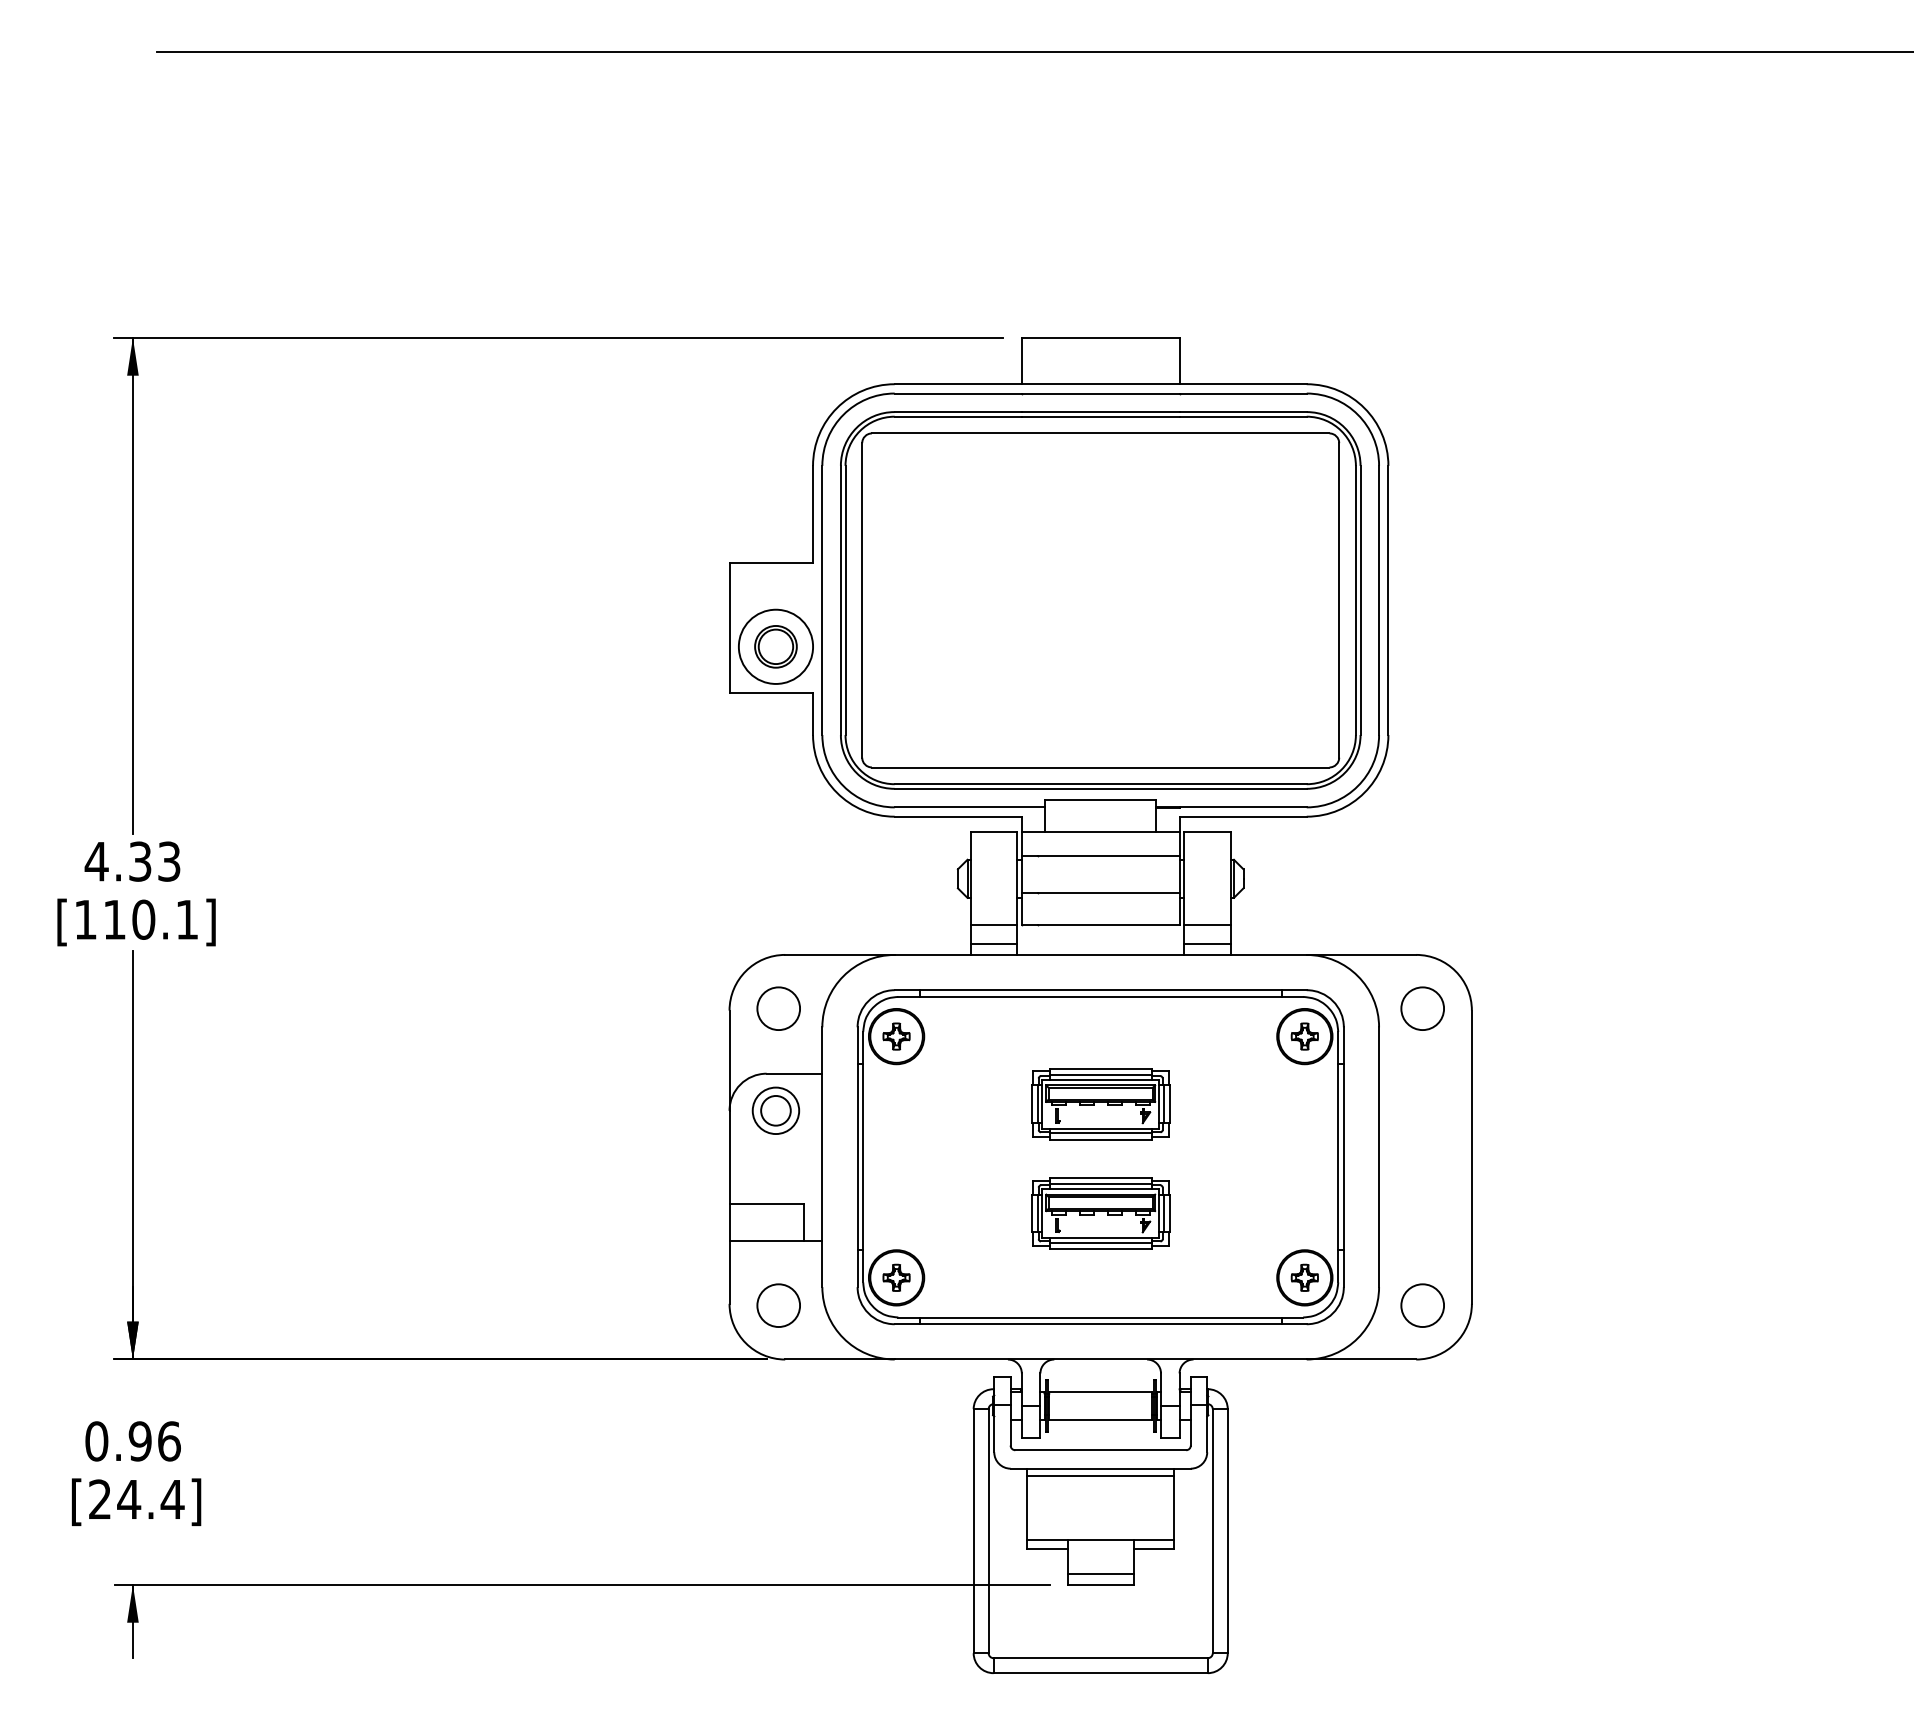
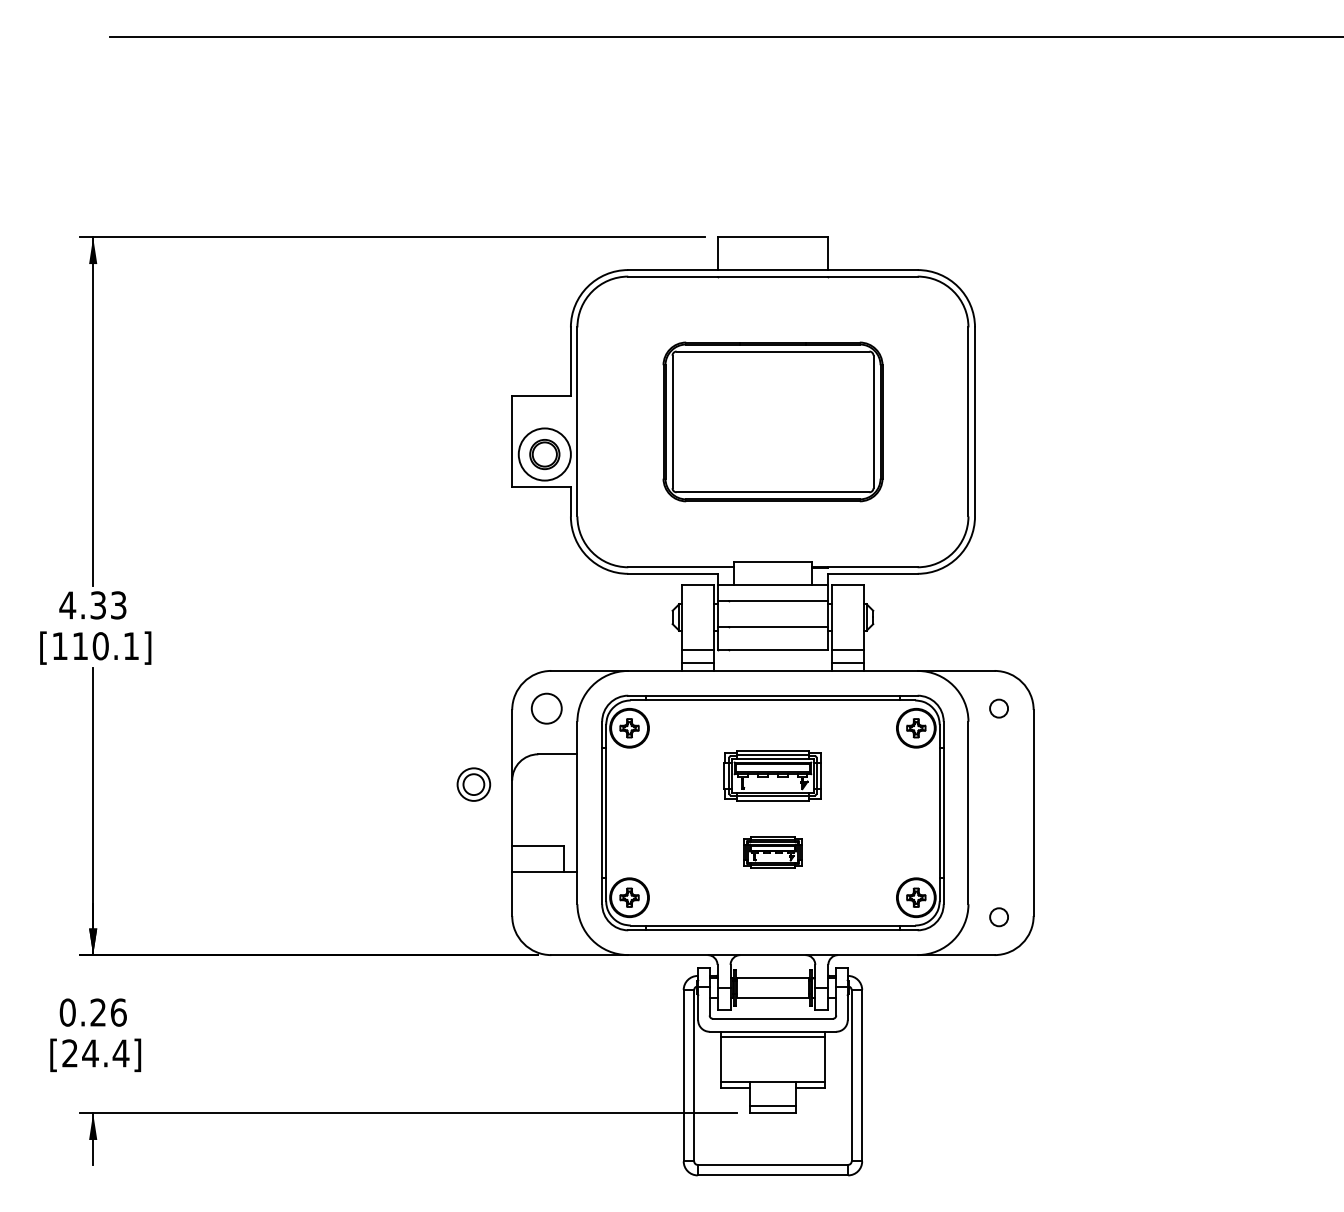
part: (1100, 600) -> (772, 421), size x0.6
circle: (1422, 1008) -> (998, 708), size x0.6
part: (775, 1110) -> (473, 784), moved
part: (1100, 1213) -> (772, 852), size x0.6
circle: (778, 1305) -> (546, 917), removed
circle: (1422, 1305) -> (998, 917), size x0.6
text: (139, 1441) -> (97, 1012), 0.96 -> 0.26

